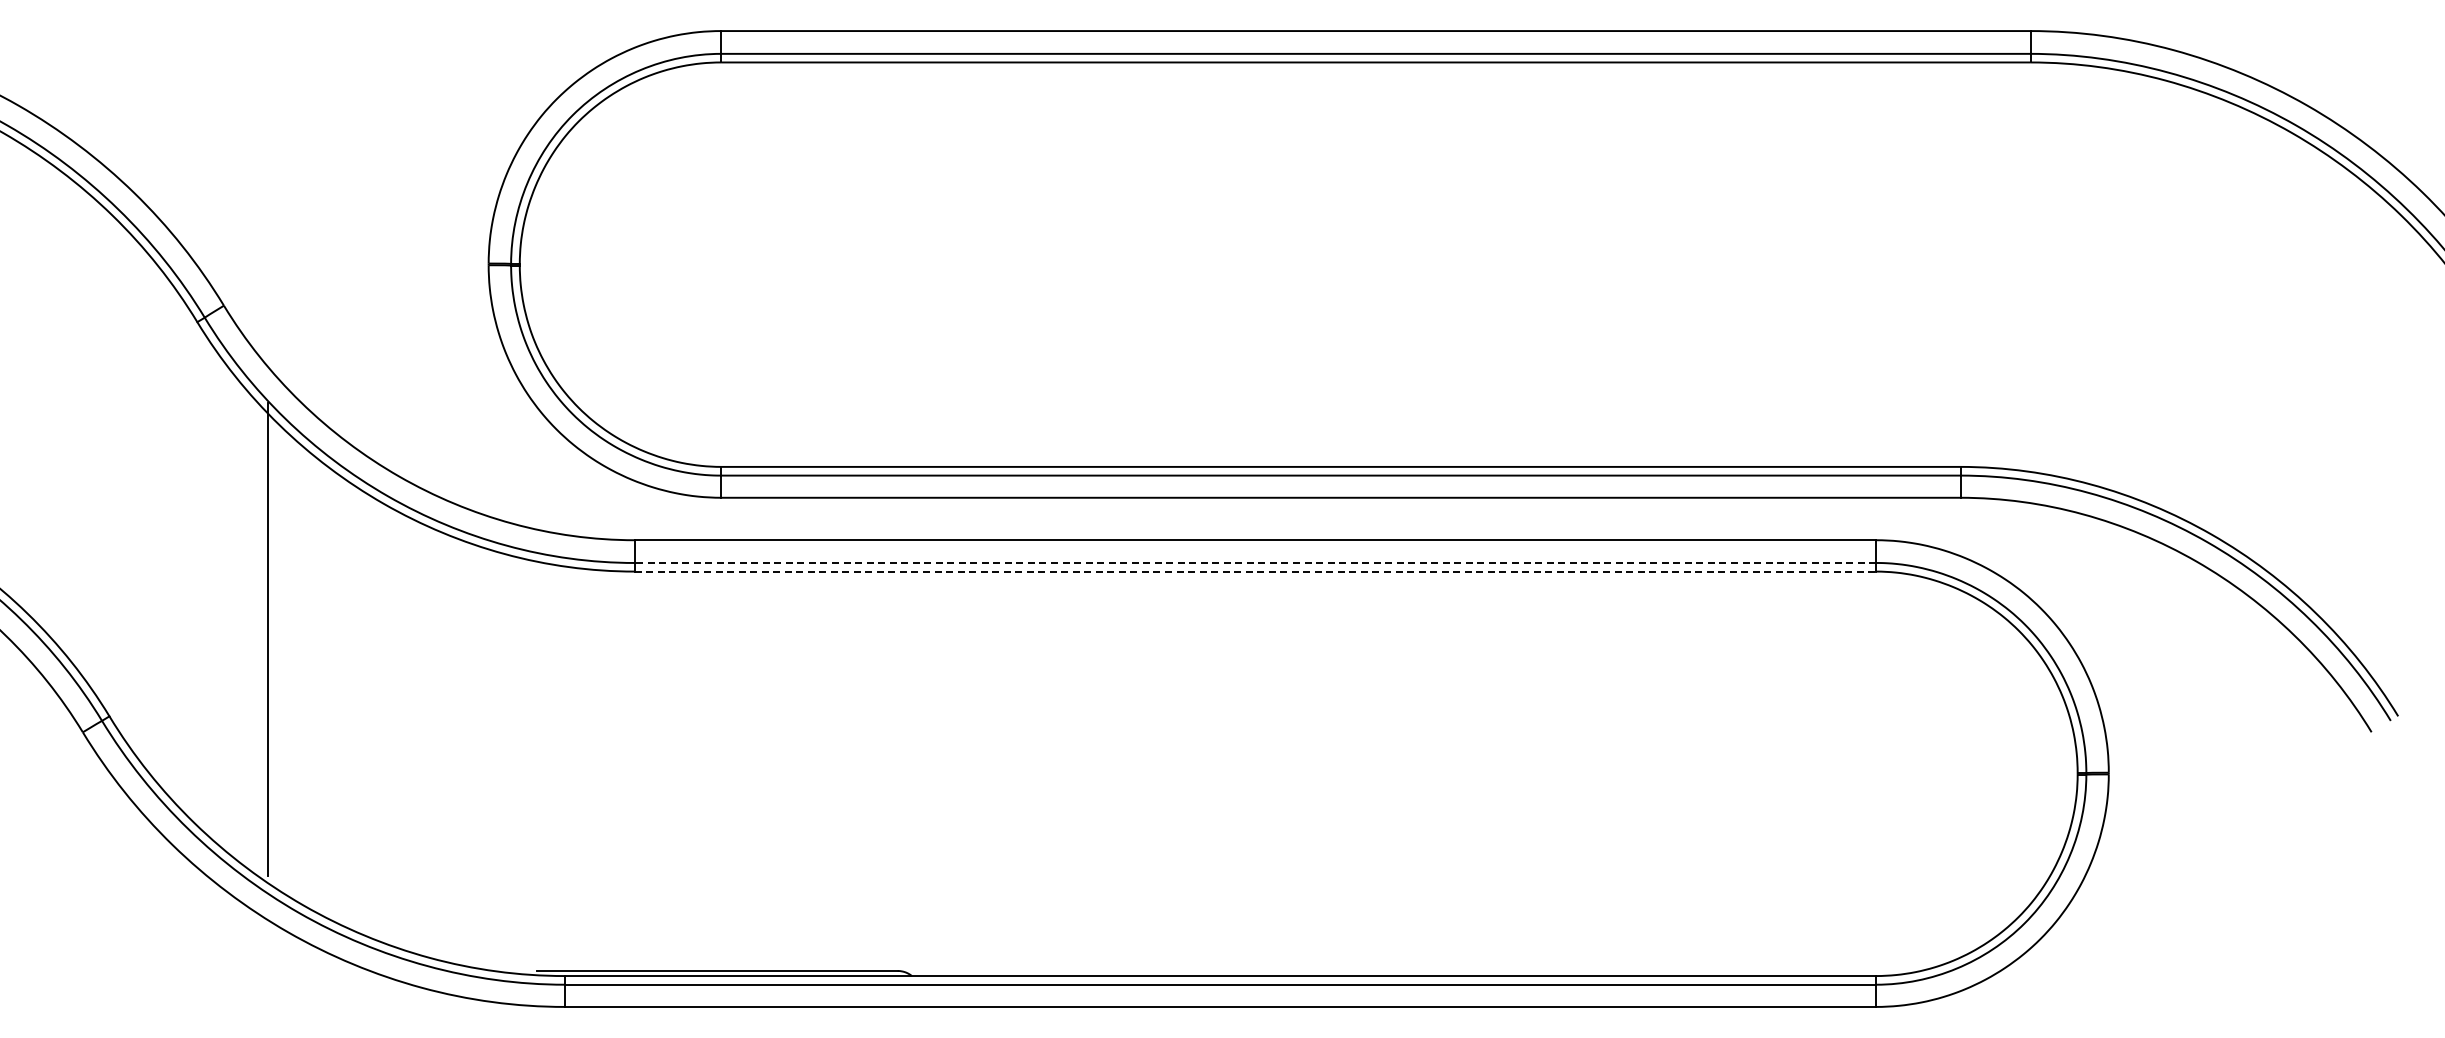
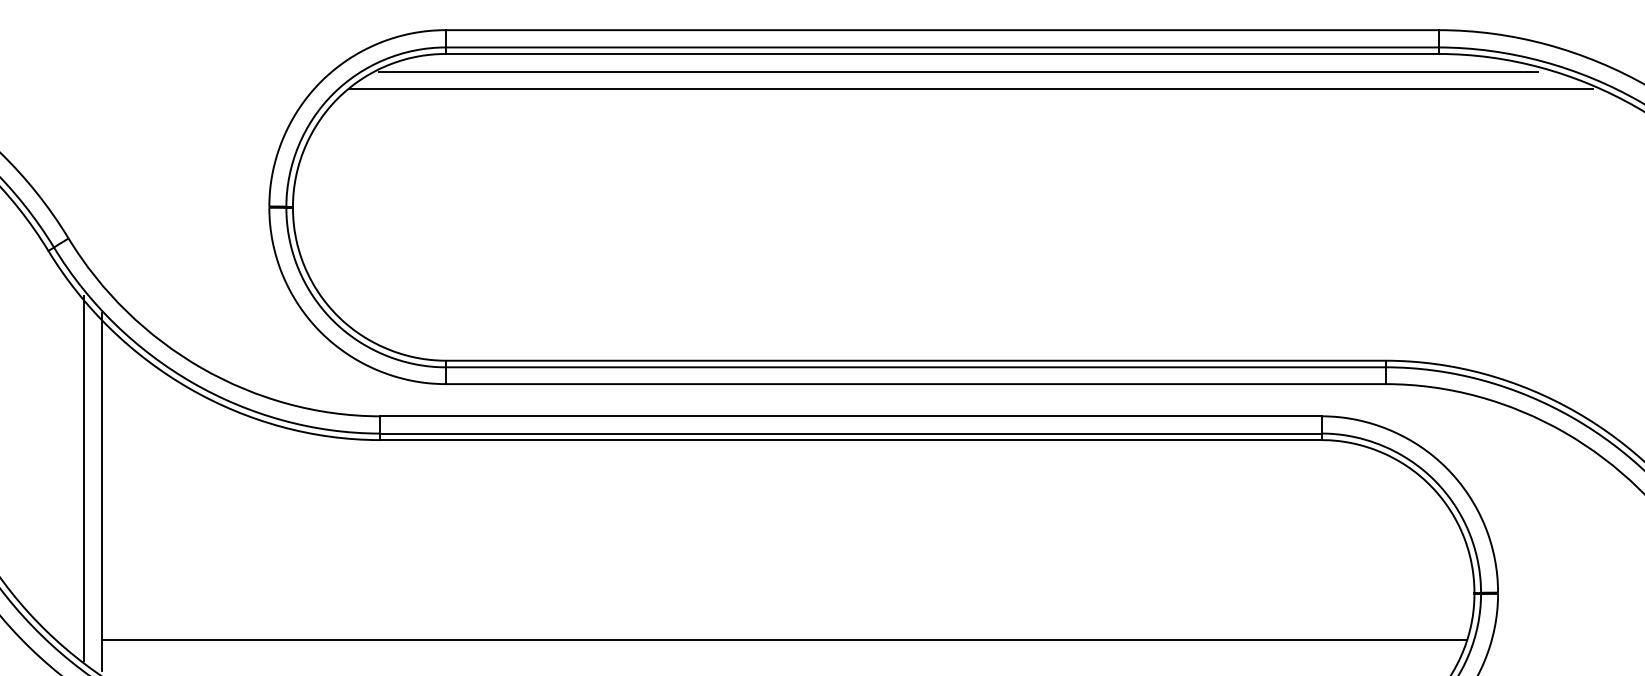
line: (1396, 85) -> (957, 71), added
line: (1413, 108) -> (970, 88), added
line: (1255, 562) -> (850, 433), dashed -> solid
line: (1255, 571) -> (850, 440), dashed -> solid
line: (244, 622) -> (84, 478), added
line: (1166, 835) -> (783, 640), added

